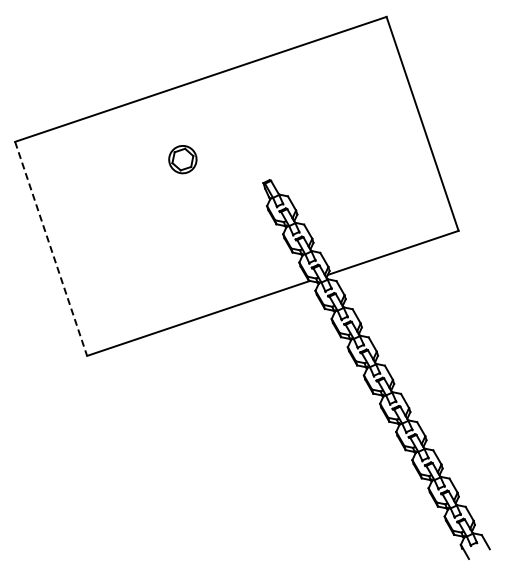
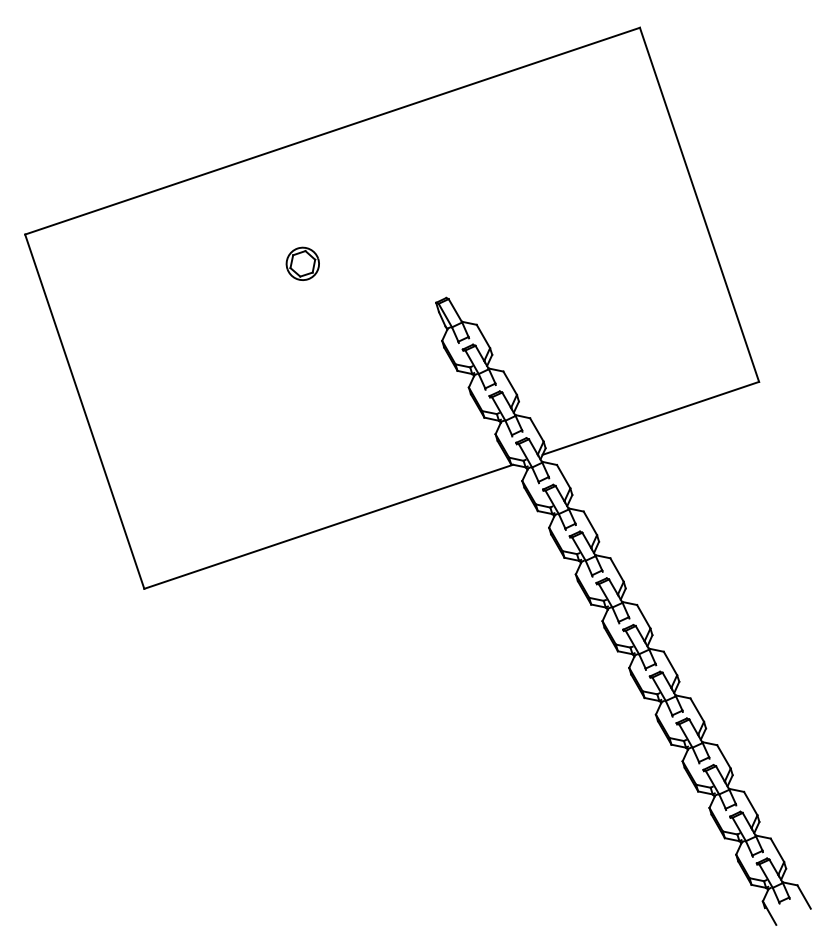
part: (182, 159) -> (302, 263), size x0.71
line: (51, 248) -> (85, 411), dashed -> solid

